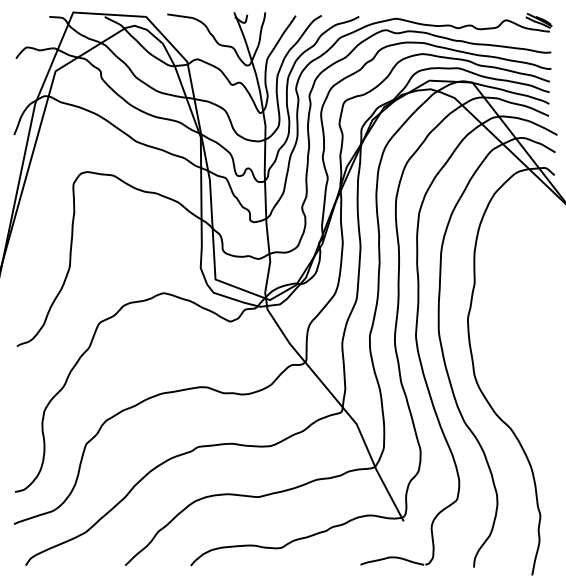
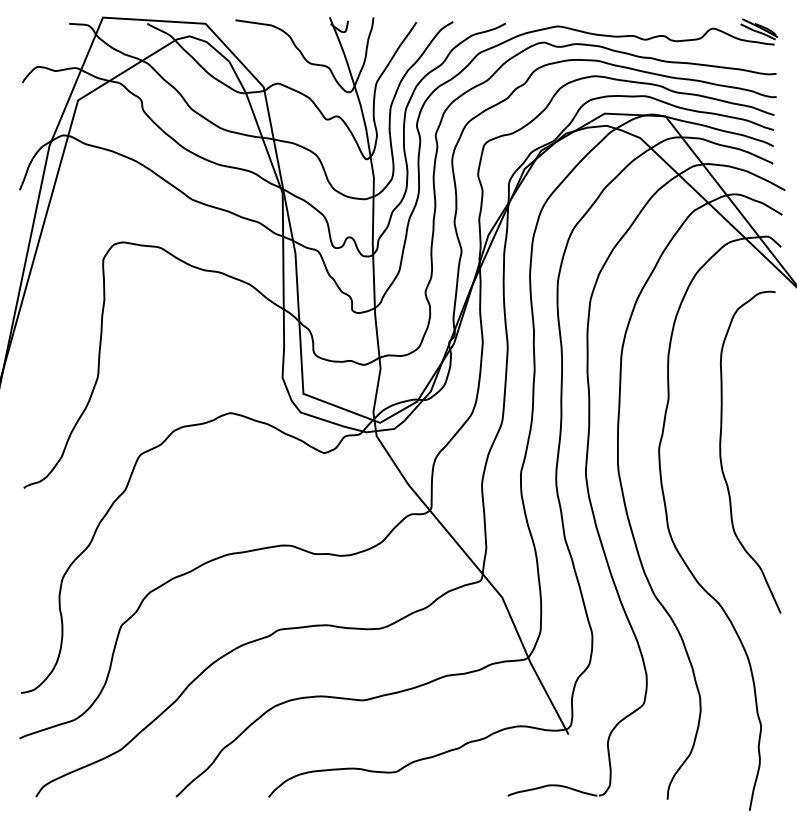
curve: (512, 320) -> (721, 451), added

